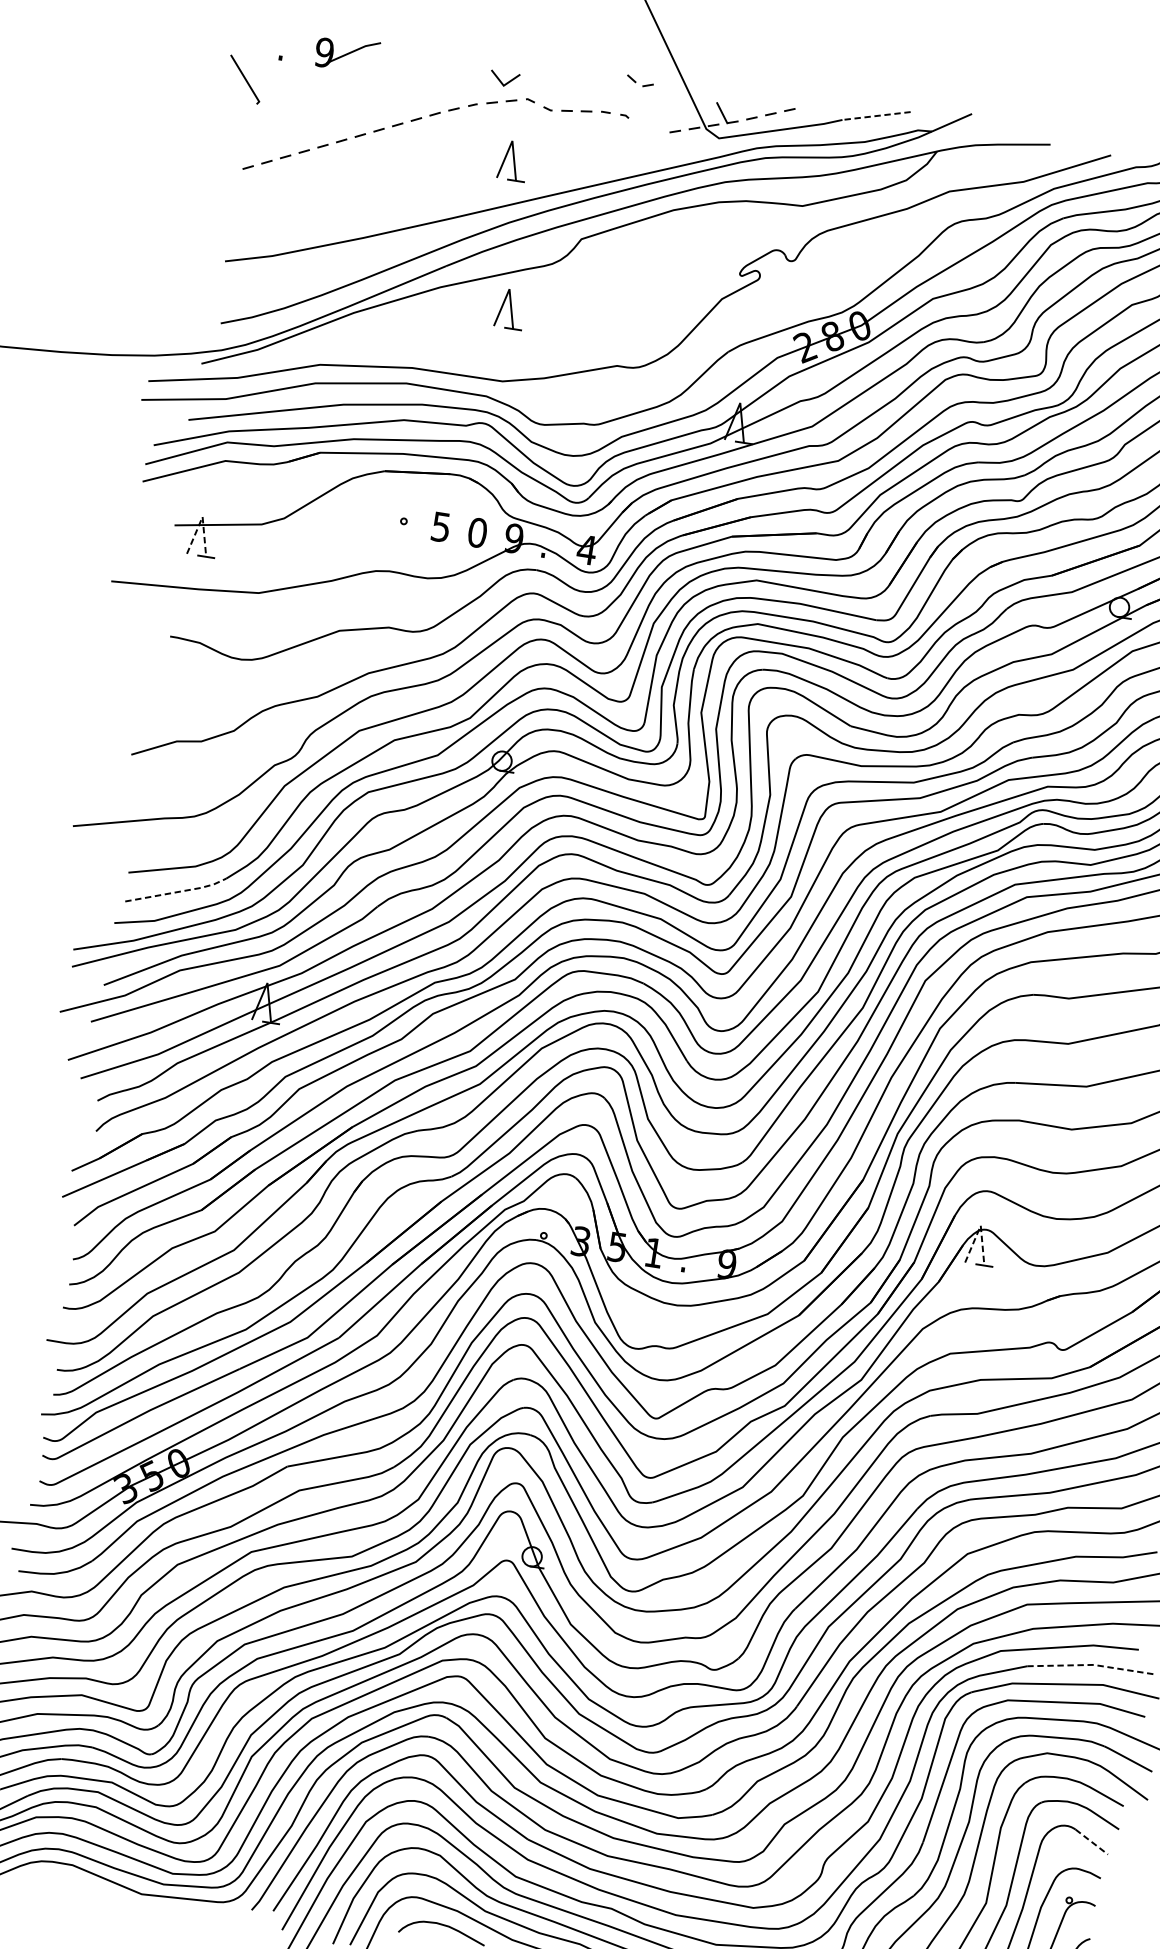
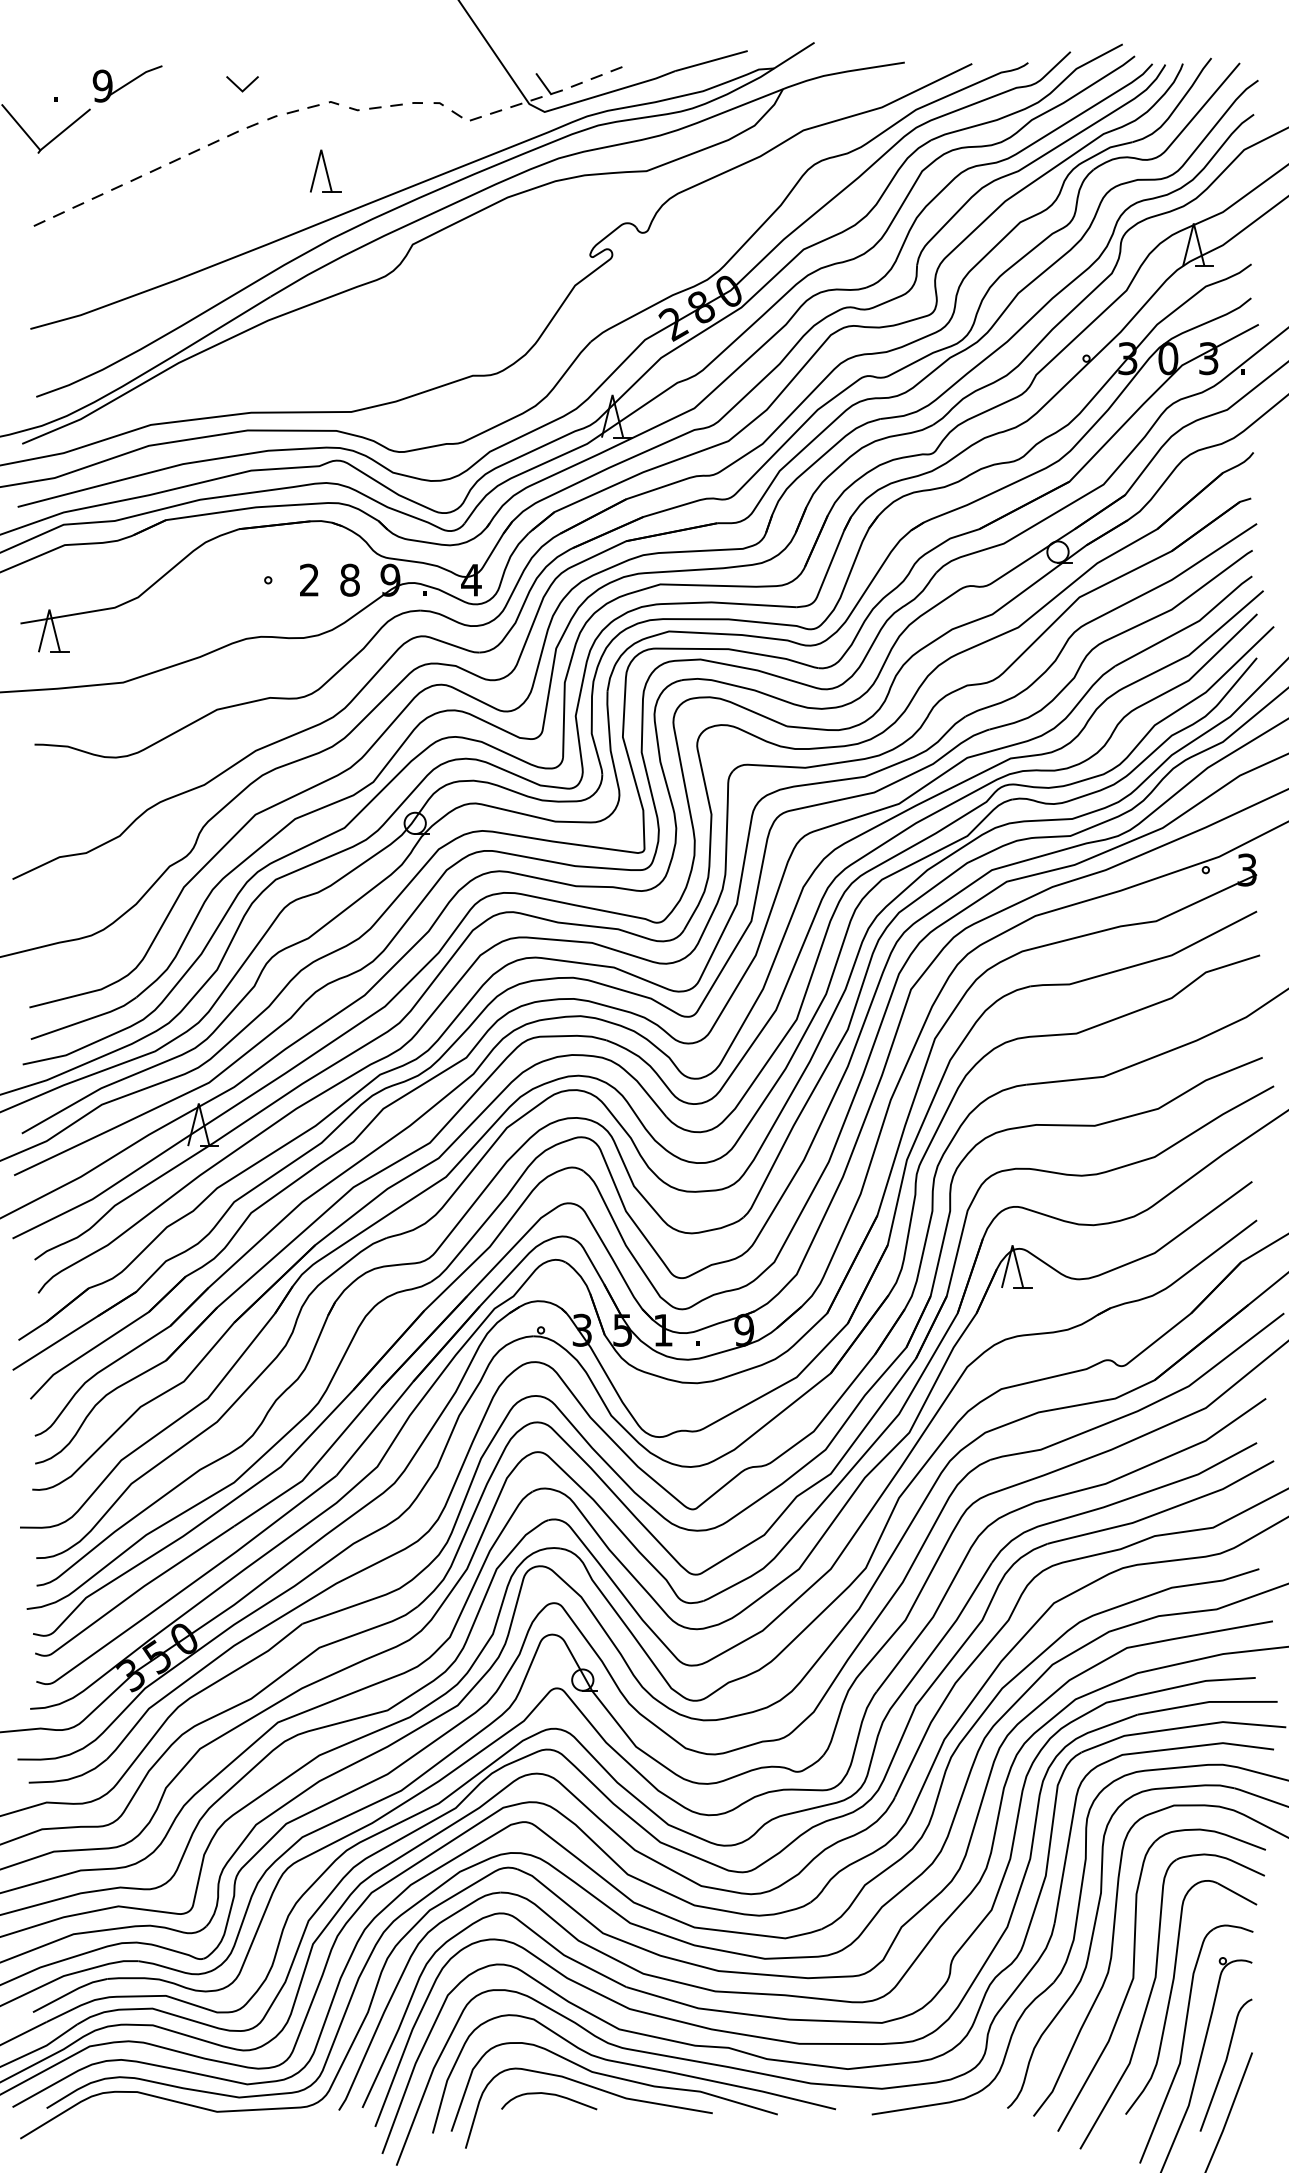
line: (501, 81) -> (239, 87), moved
part: (640, 81) -> (466, 115), moved
line: (283, 86) -> (64, 129), added
line: (876, 116) -> (711, 61), dashed -> solid
part: (510, 308) -> (347, 331), removed
line: (202, 516) -> (49, 609), dashed -> solid
text: (441, 526) -> (309, 579), 5 -> 2
text: (477, 533) -> (349, 580), 0 -> 8
line: (178, 892) -> (86, 1020), dashed -> solid
line: (980, 1225) -> (1012, 1245), dashed -> solid
line: (1092, 1665) -> (1208, 1702), dashed -> solid
line: (1091, 1842) -> (1237, 1894), dashed -> solid

